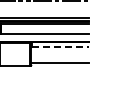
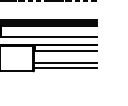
line: (60, 47) -> (65, 51), dashed -> solid
line: (60, 58) -> (65, 63), added

